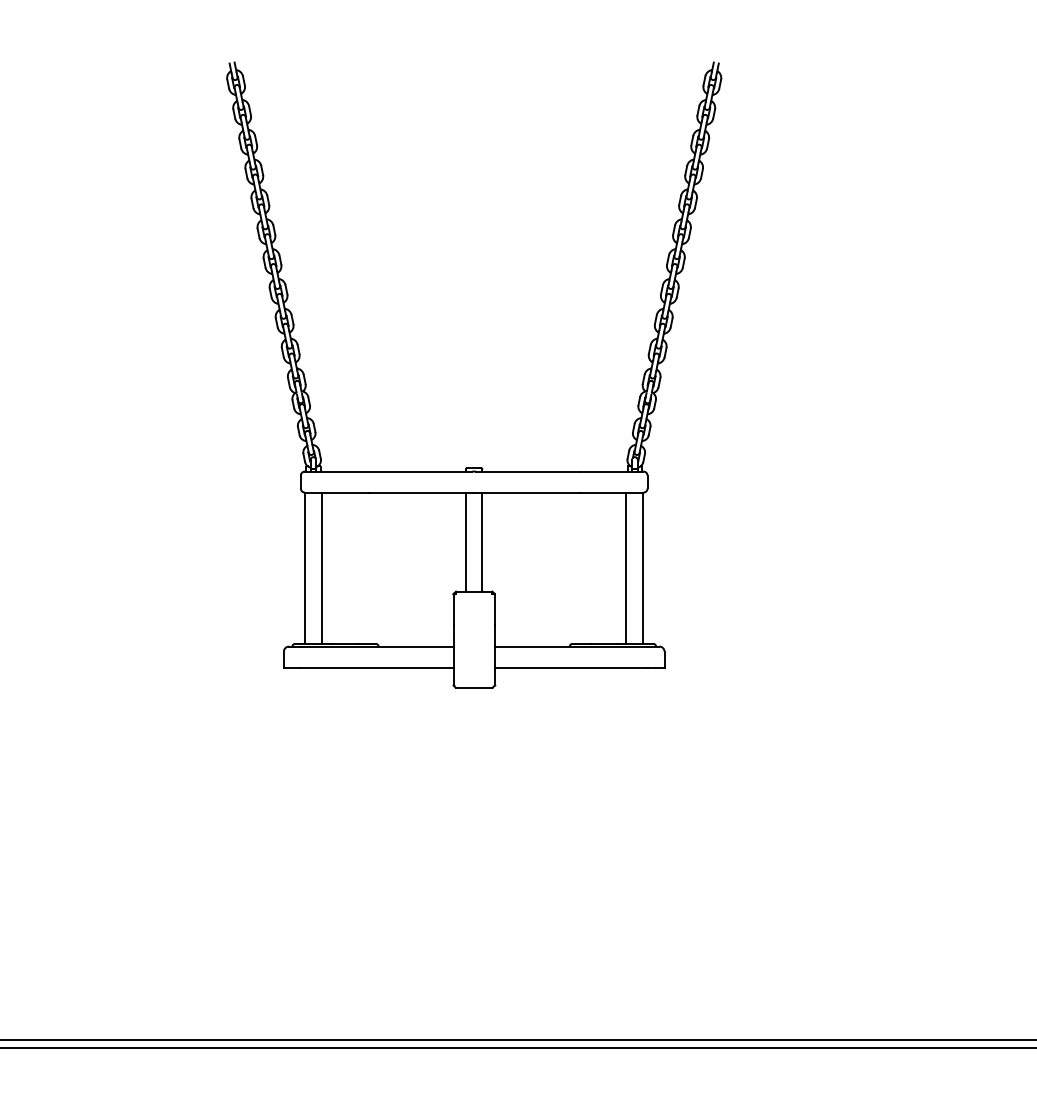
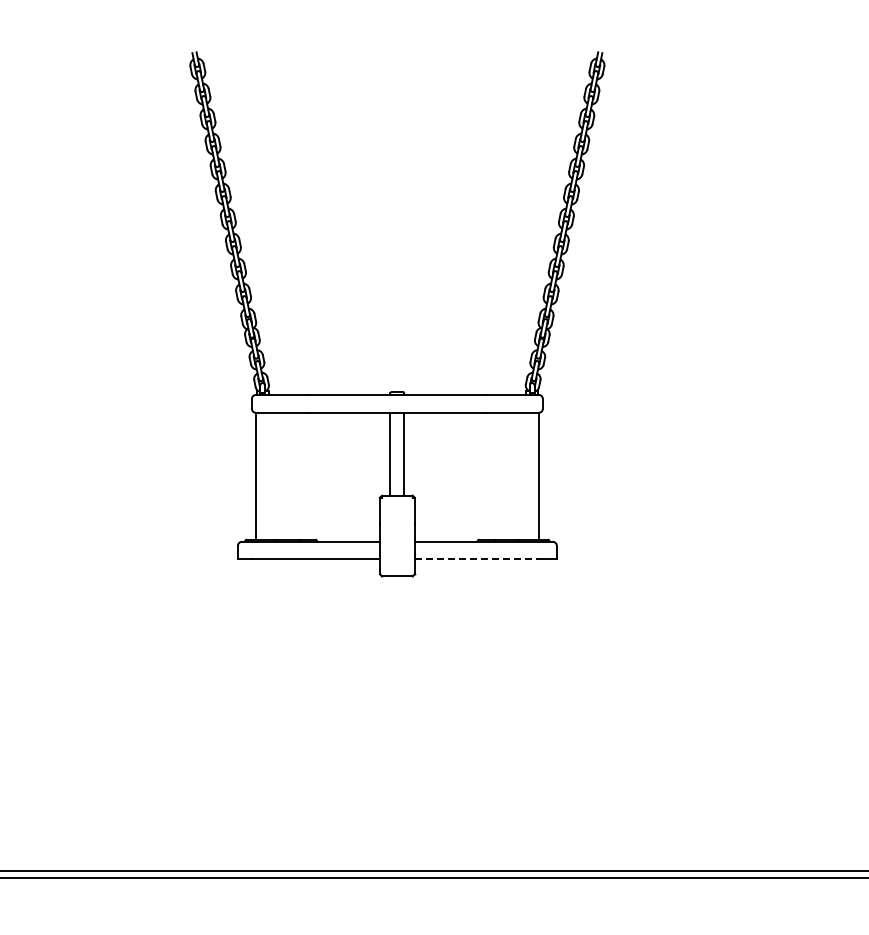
line: (321, 567) -> (269, 475), removed
line: (625, 567) -> (524, 475), removed
line: (571, 667) -> (478, 559), solid -> dashed

